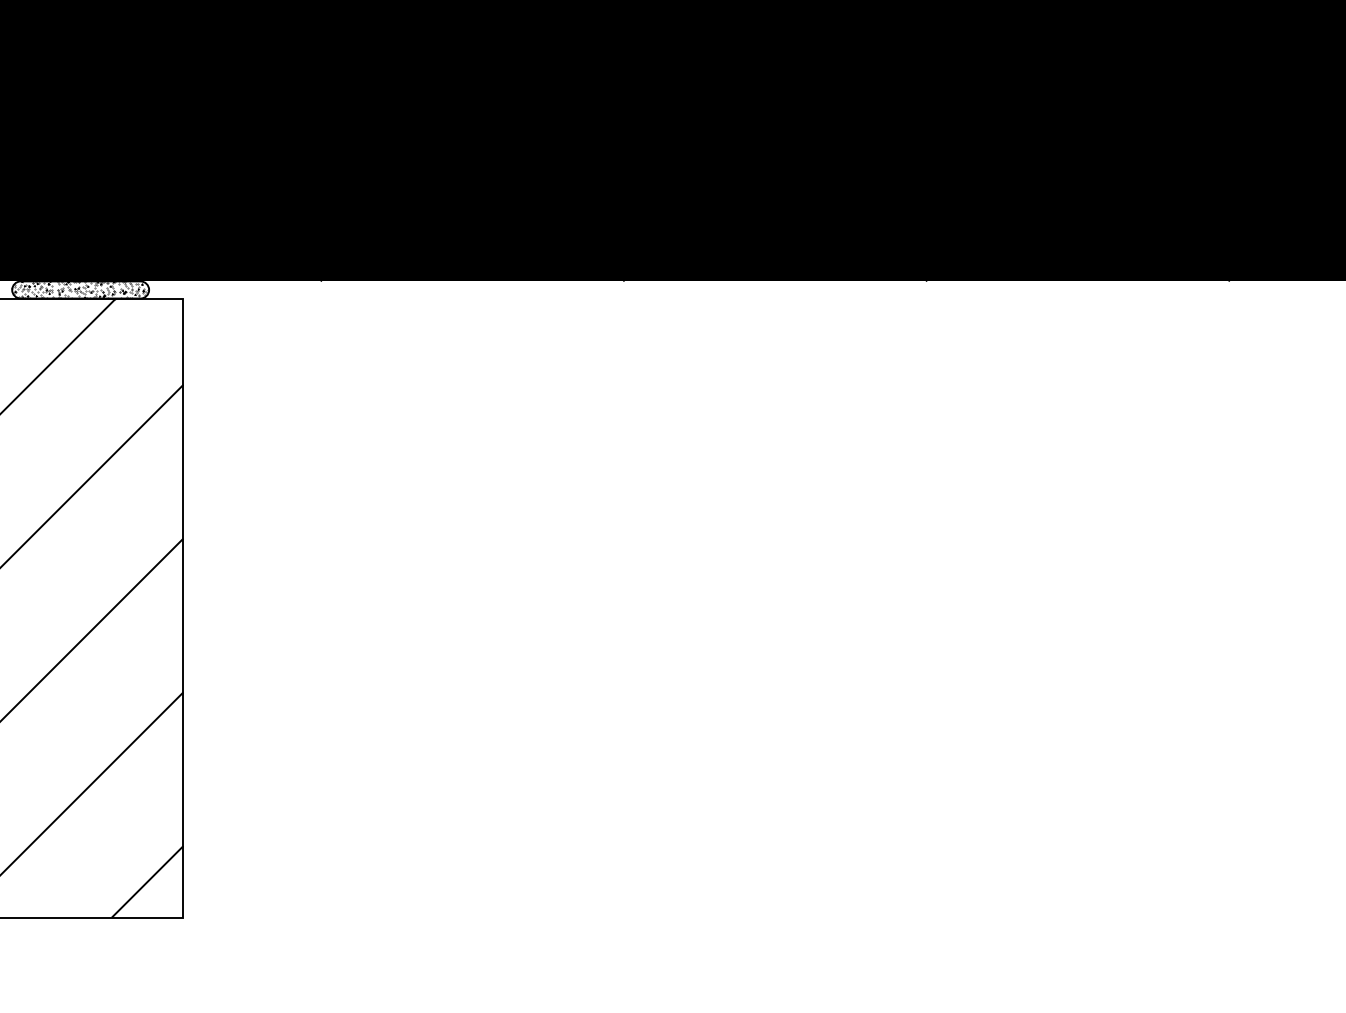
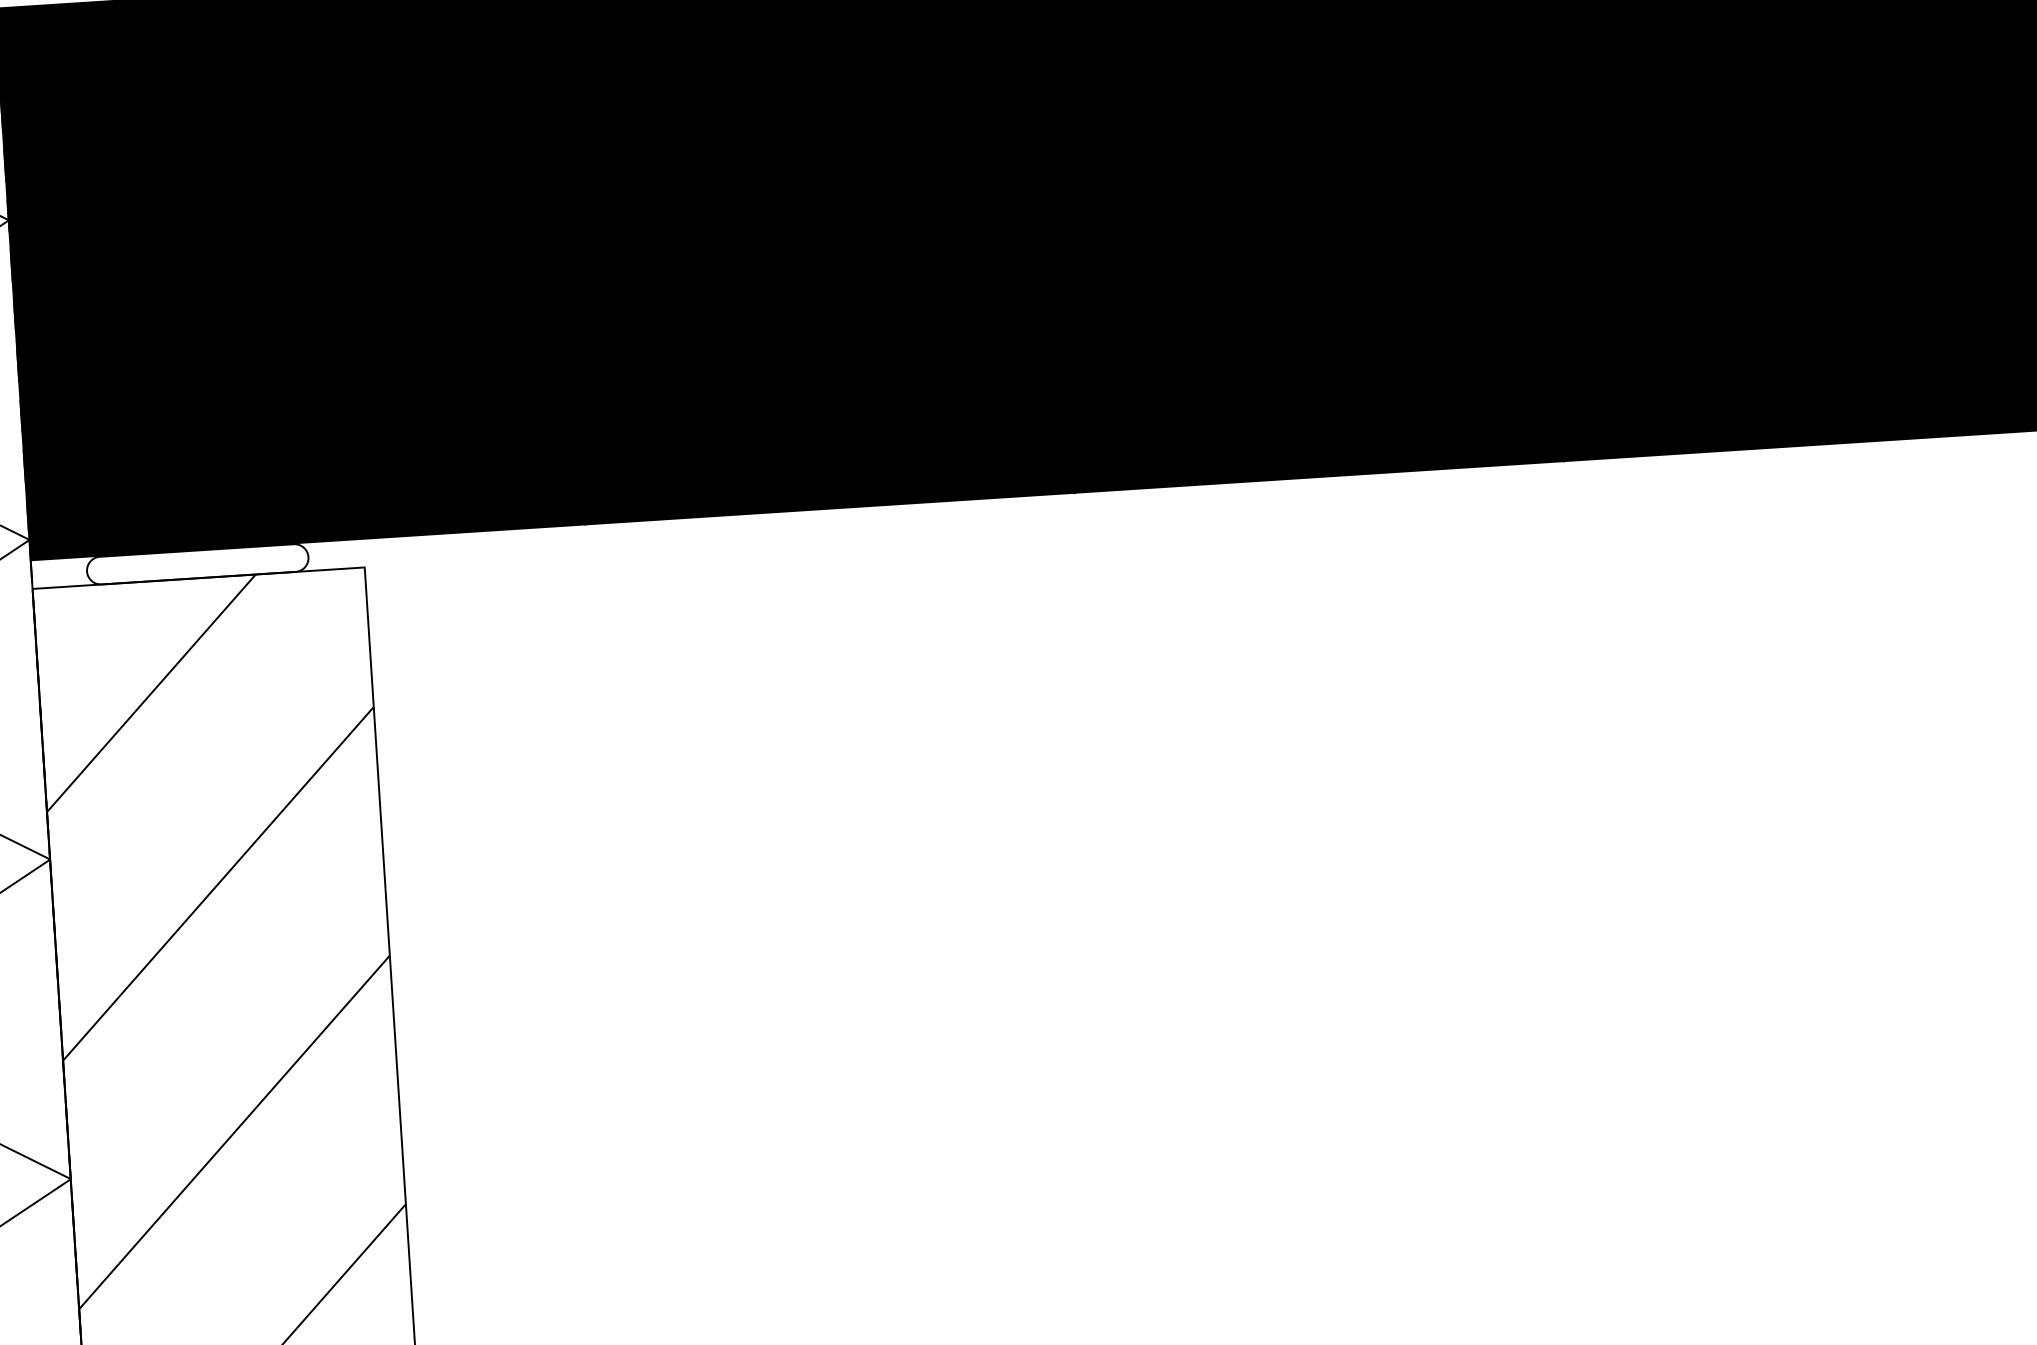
hatch: (79, 289) -> (195, 563), removed

